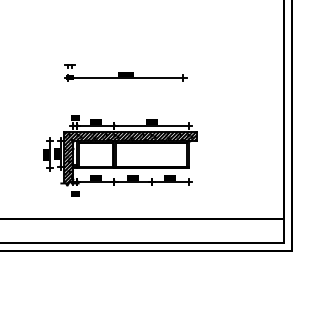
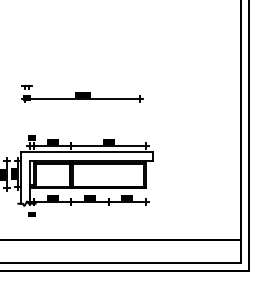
hatch: (130, 157) -> (87, 177), removed

